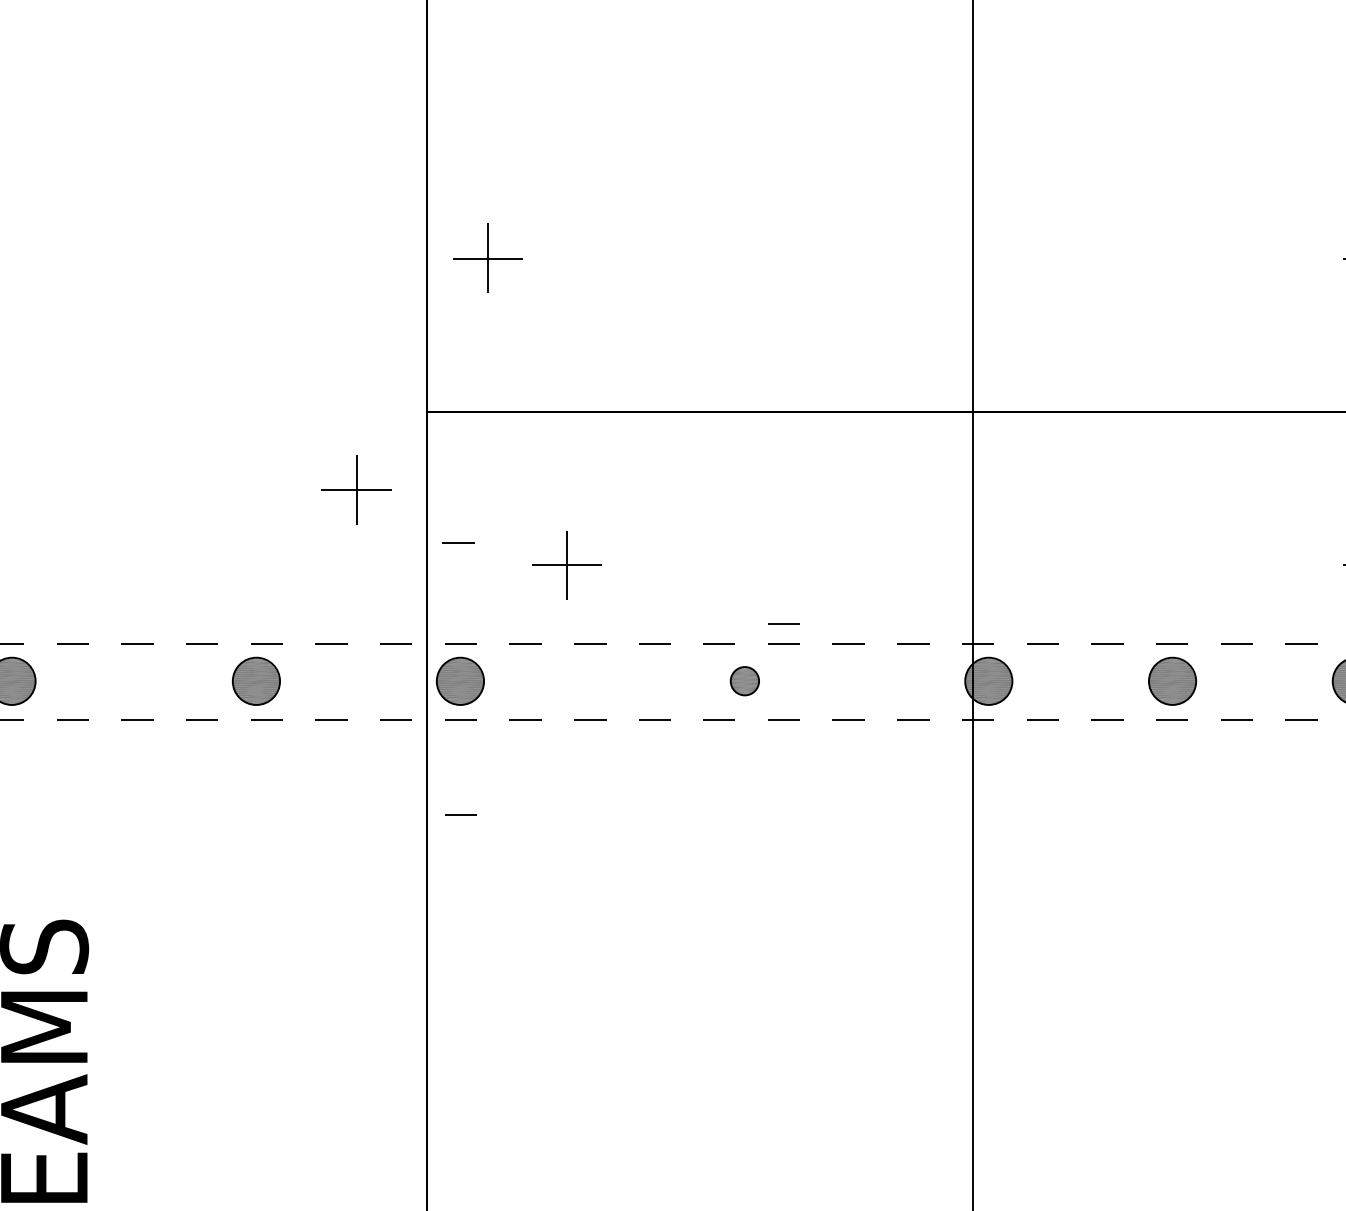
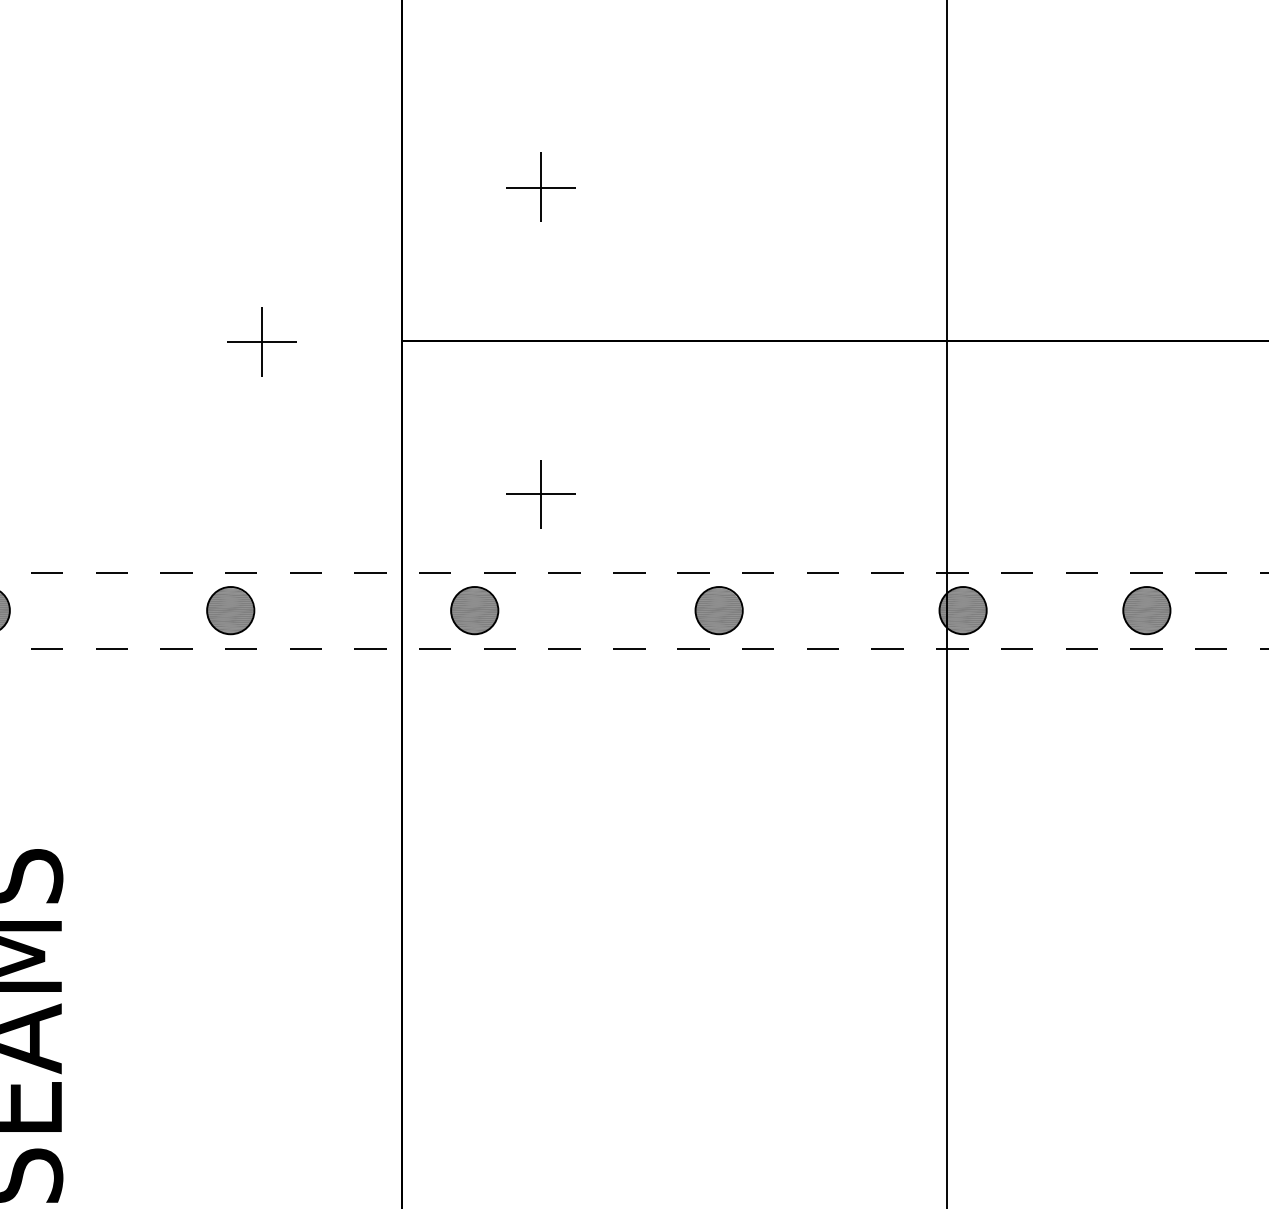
part: (487, 257) -> (540, 186), moved
part: (356, 489) -> (261, 341), moved
line: (458, 542) -> (432, 471), removed
line: (783, 623) -> (757, 552), removed
part: (459, 680) -> (473, 609), moved
part: (744, 680) -> (718, 609), size x1.67
line: (460, 814) -> (434, 743), removed

